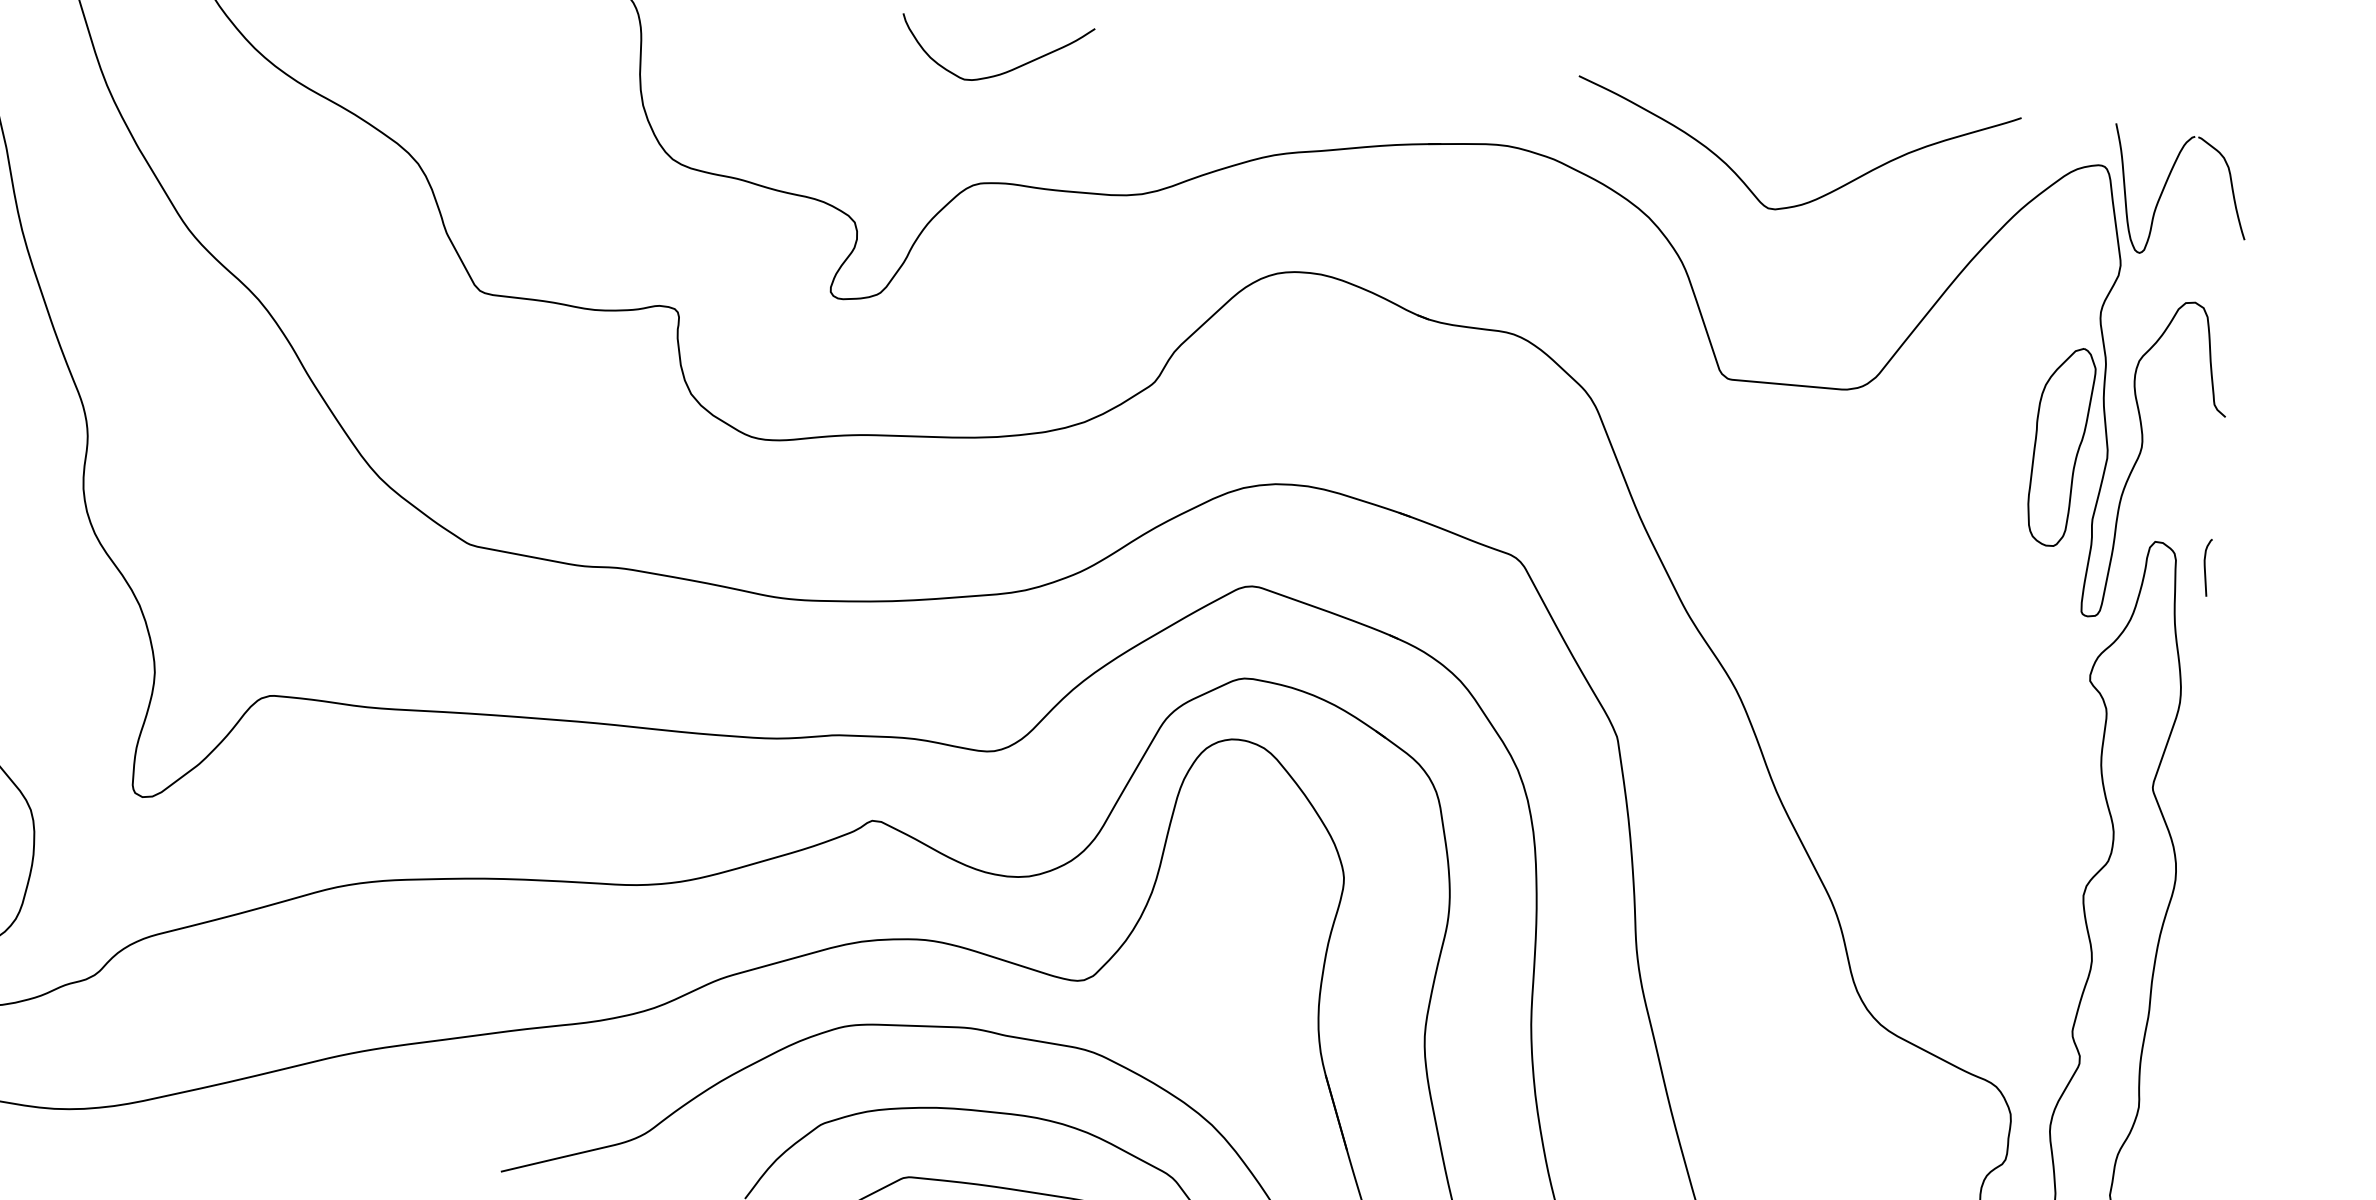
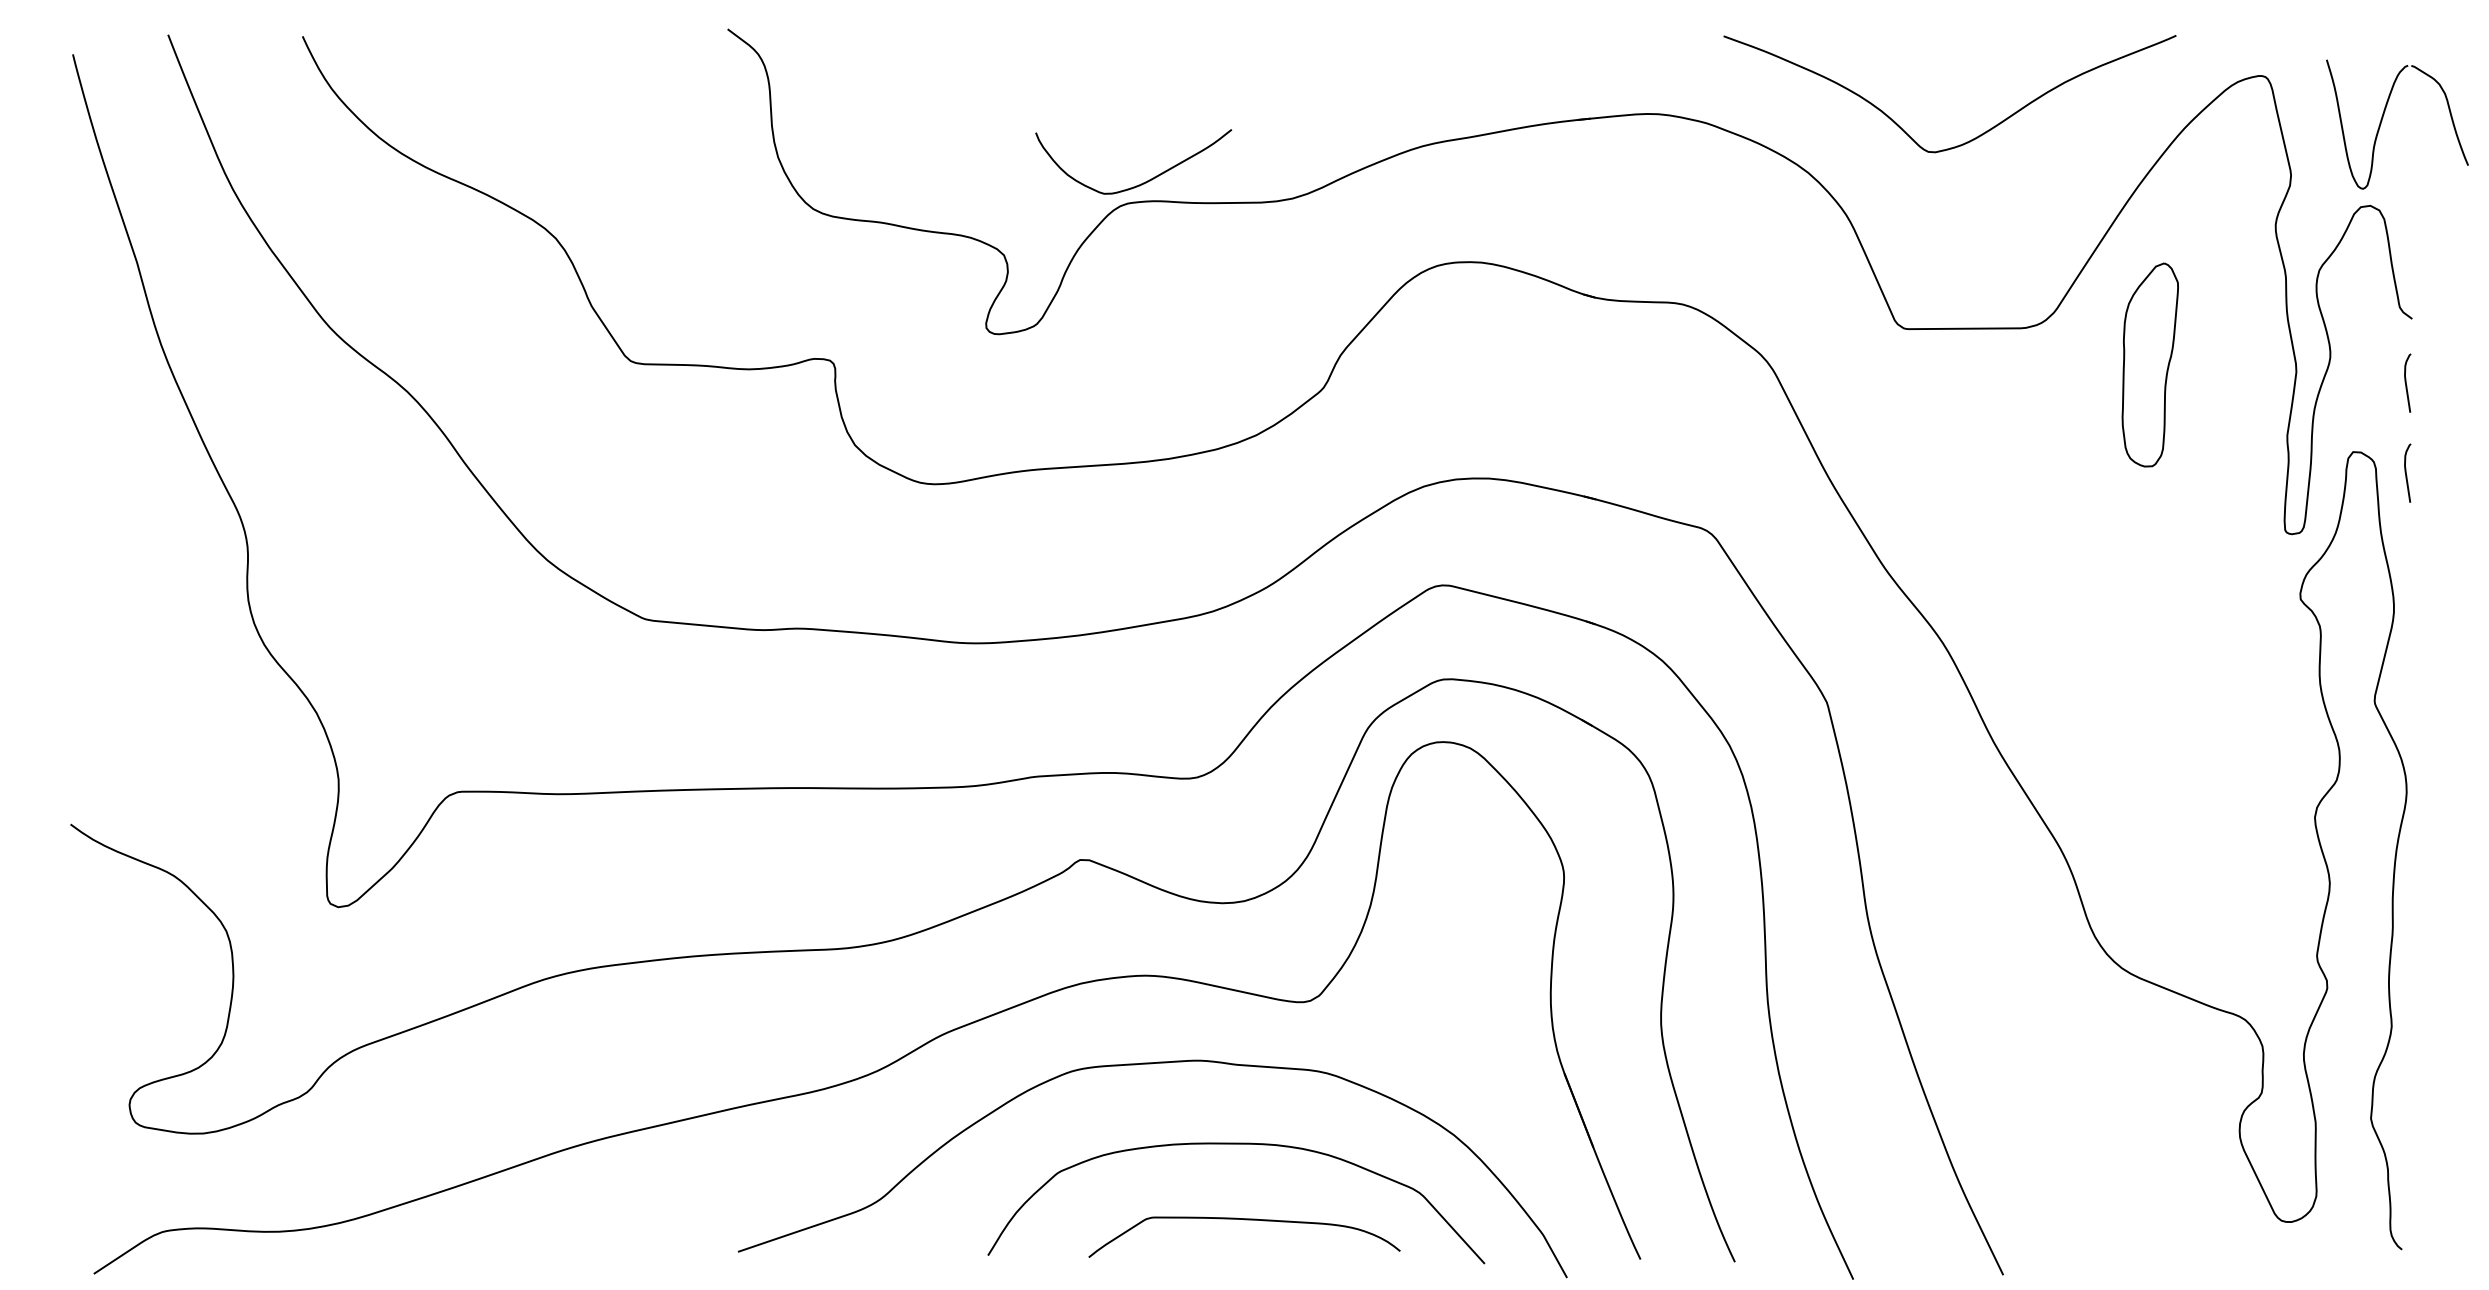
curve: (1003, 72) -> (1143, 182), moved
part: (2164, 188) -> (2382, 121), moved
part: (2060, 446) -> (2149, 364), moved
curve: (2213, 478) -> (2406, 382), added

